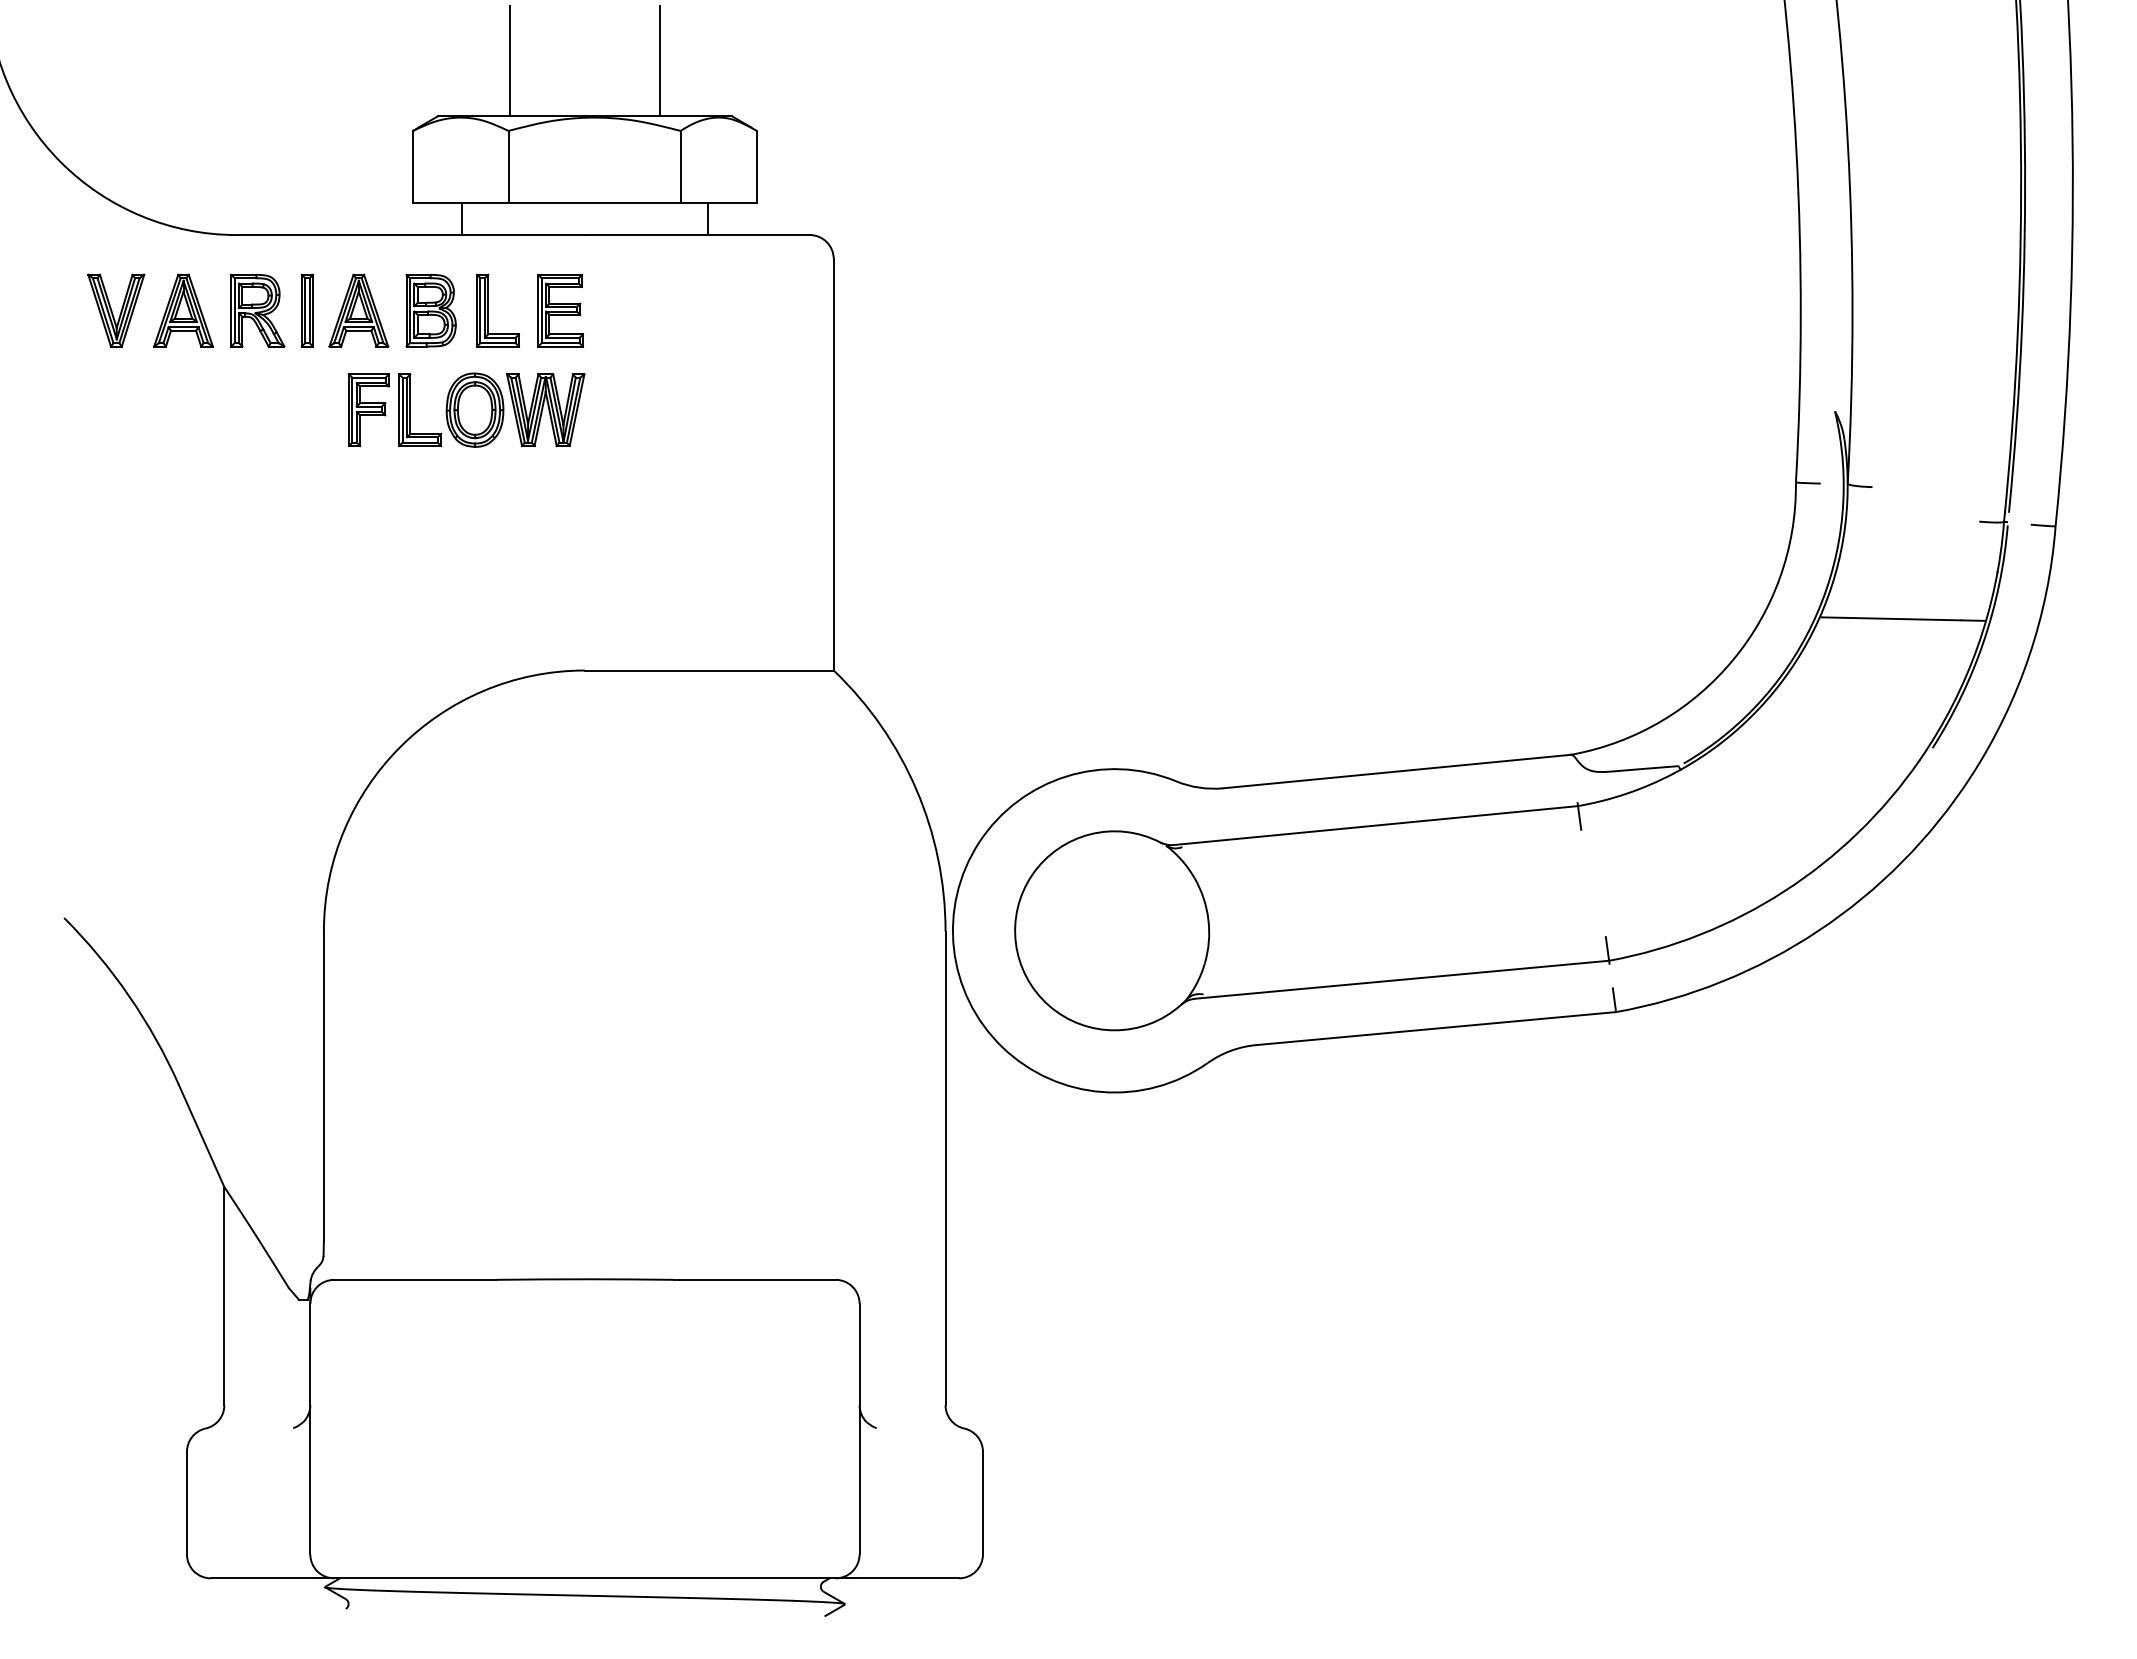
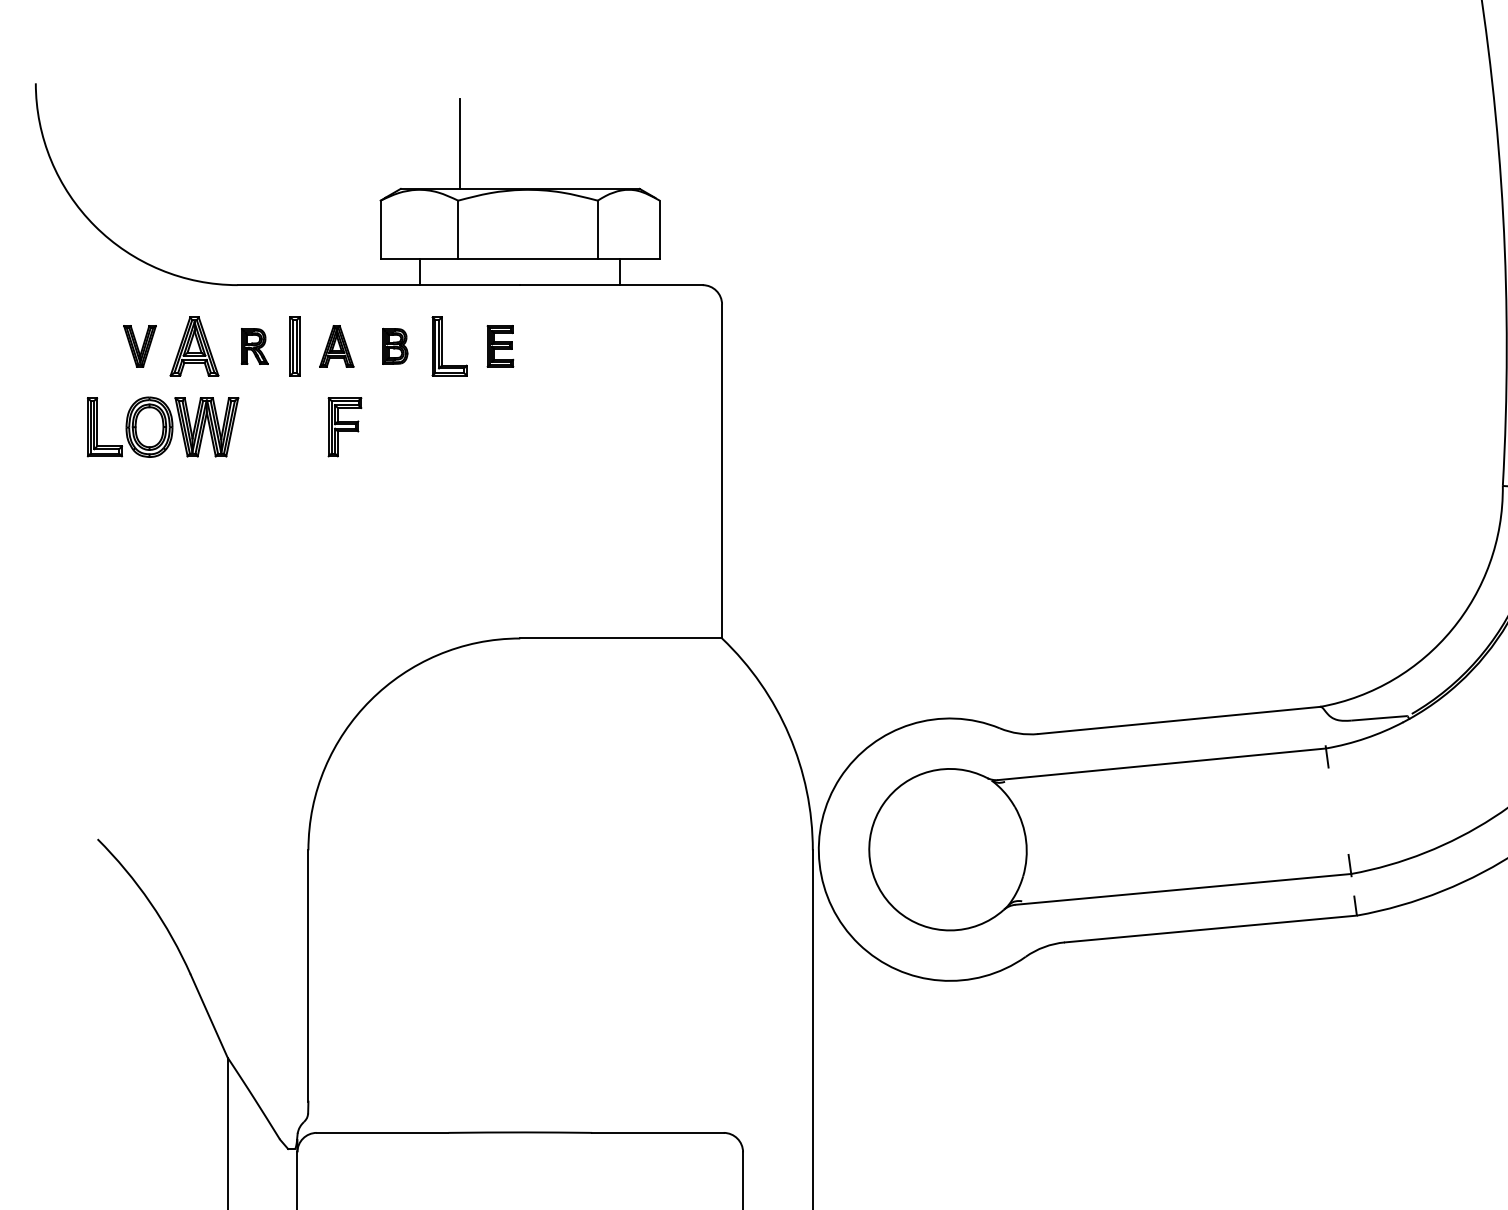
line: (659, 60) -> (580, 143), removed
part: (116, 310) -> (140, 346), size x0.7
part: (257, 310) -> (254, 346), size x0.6
part: (358, 310) -> (336, 346), size x0.7
part: (430, 310) -> (394, 346), size x0.6
part: (560, 310) -> (500, 346), size x0.7
part: (491, 409) -> (162, 426), moved

